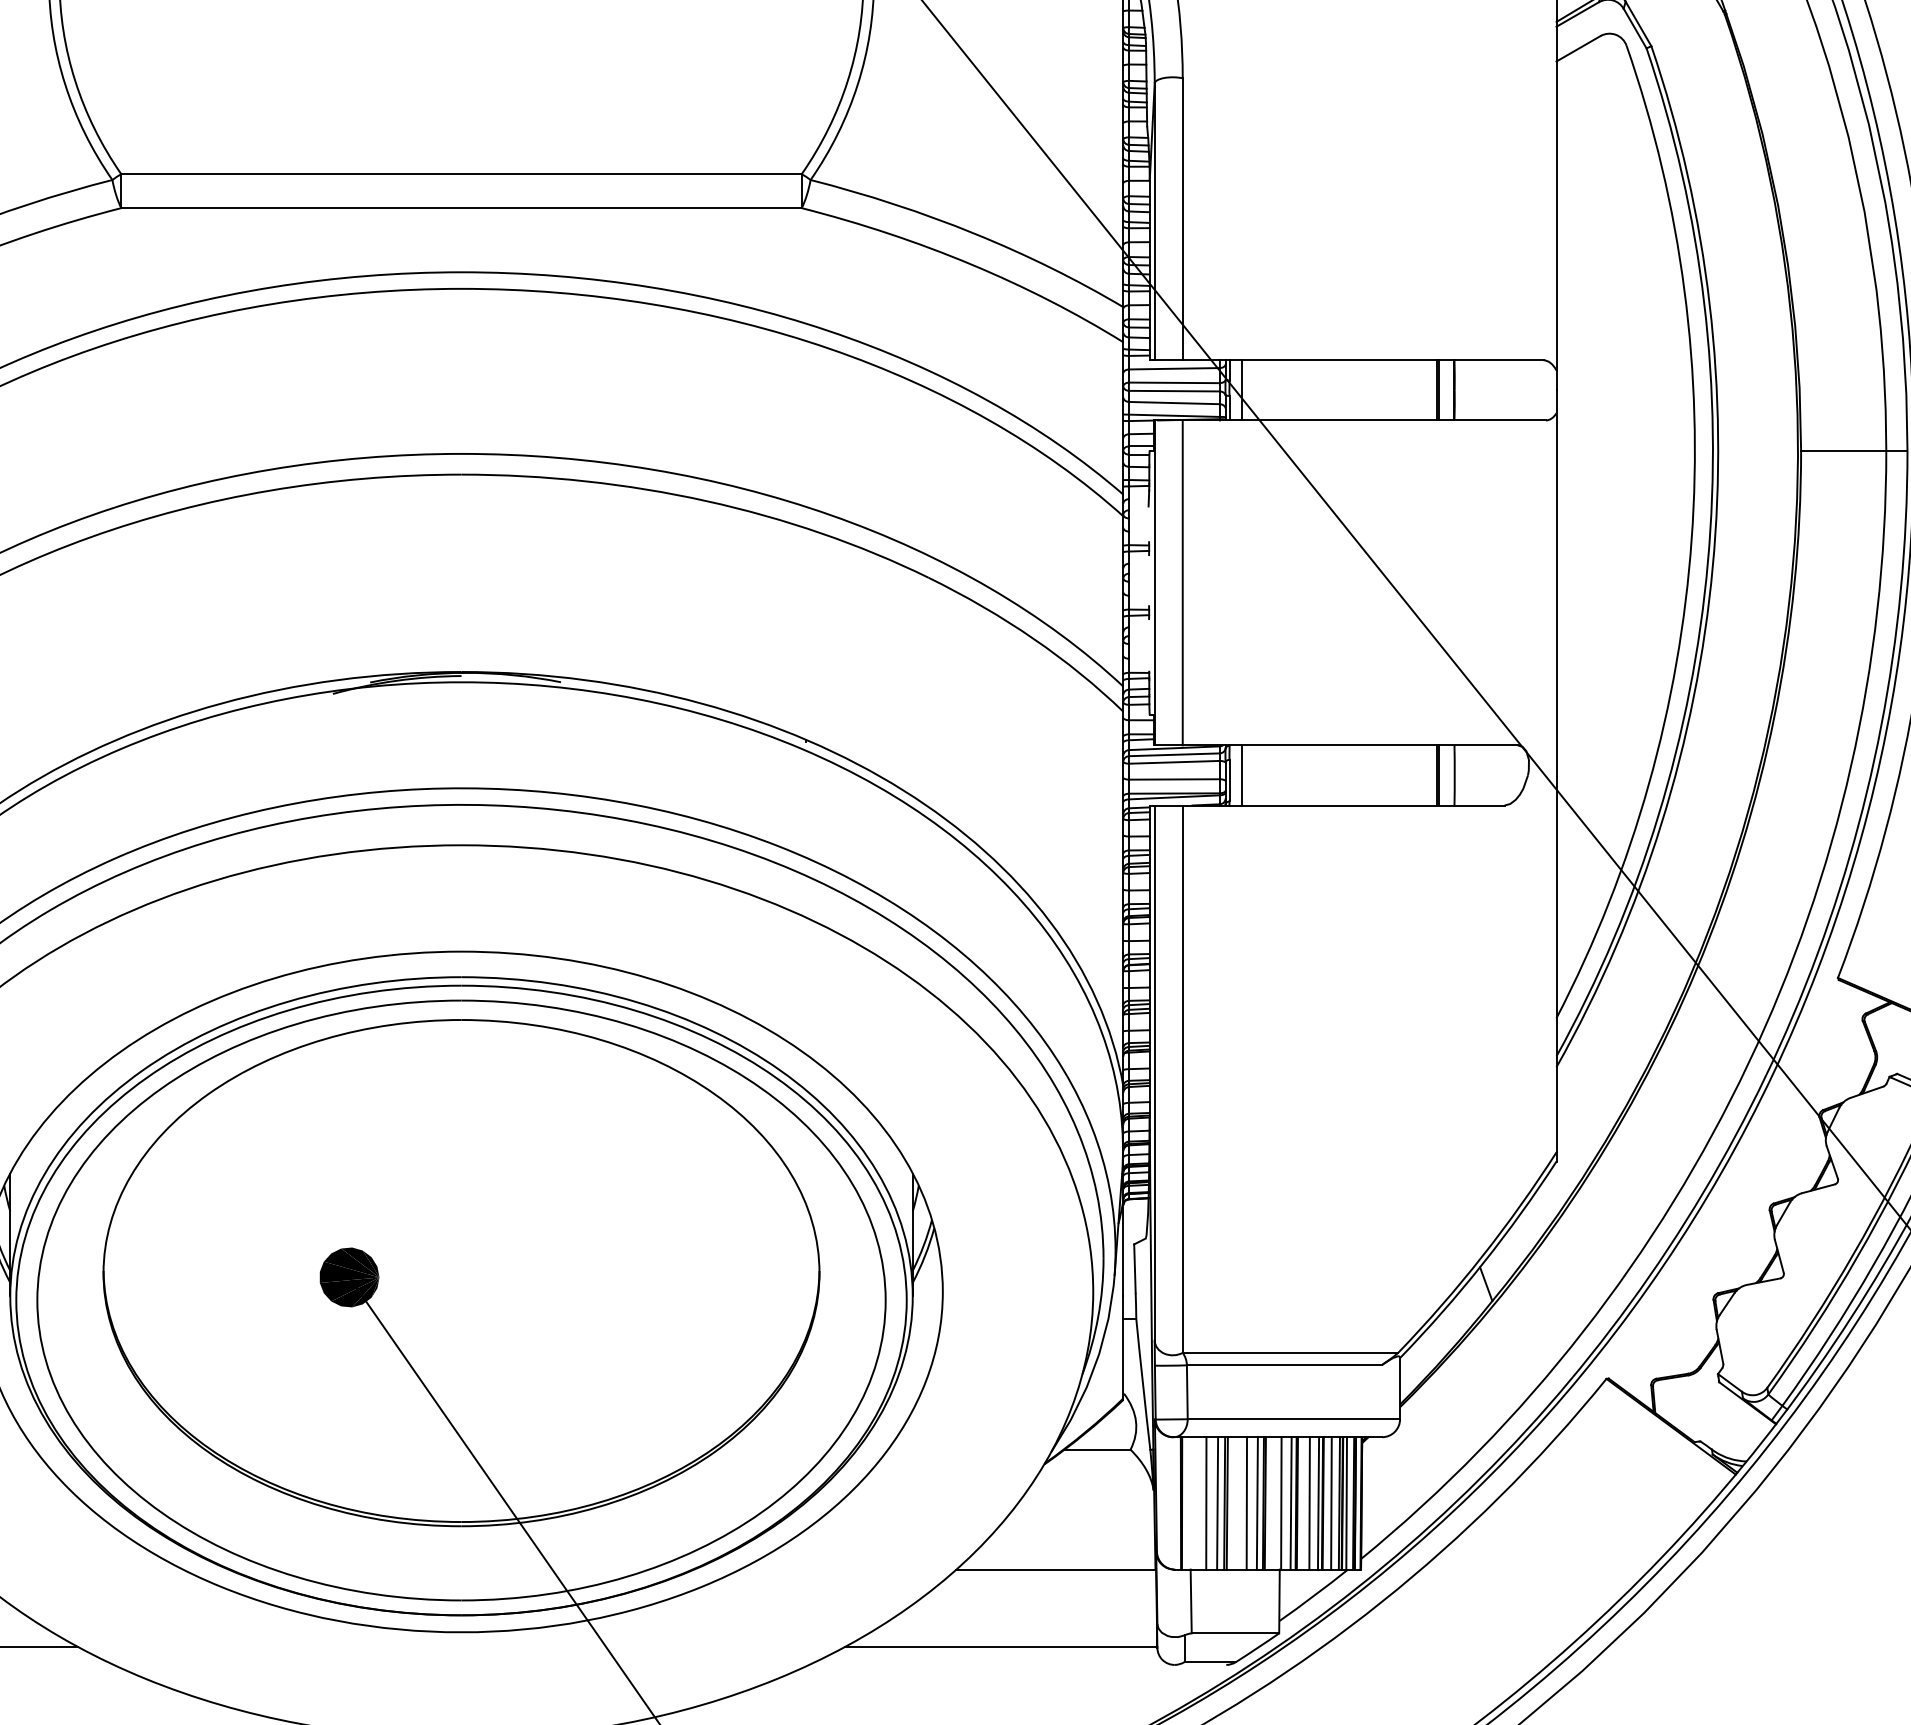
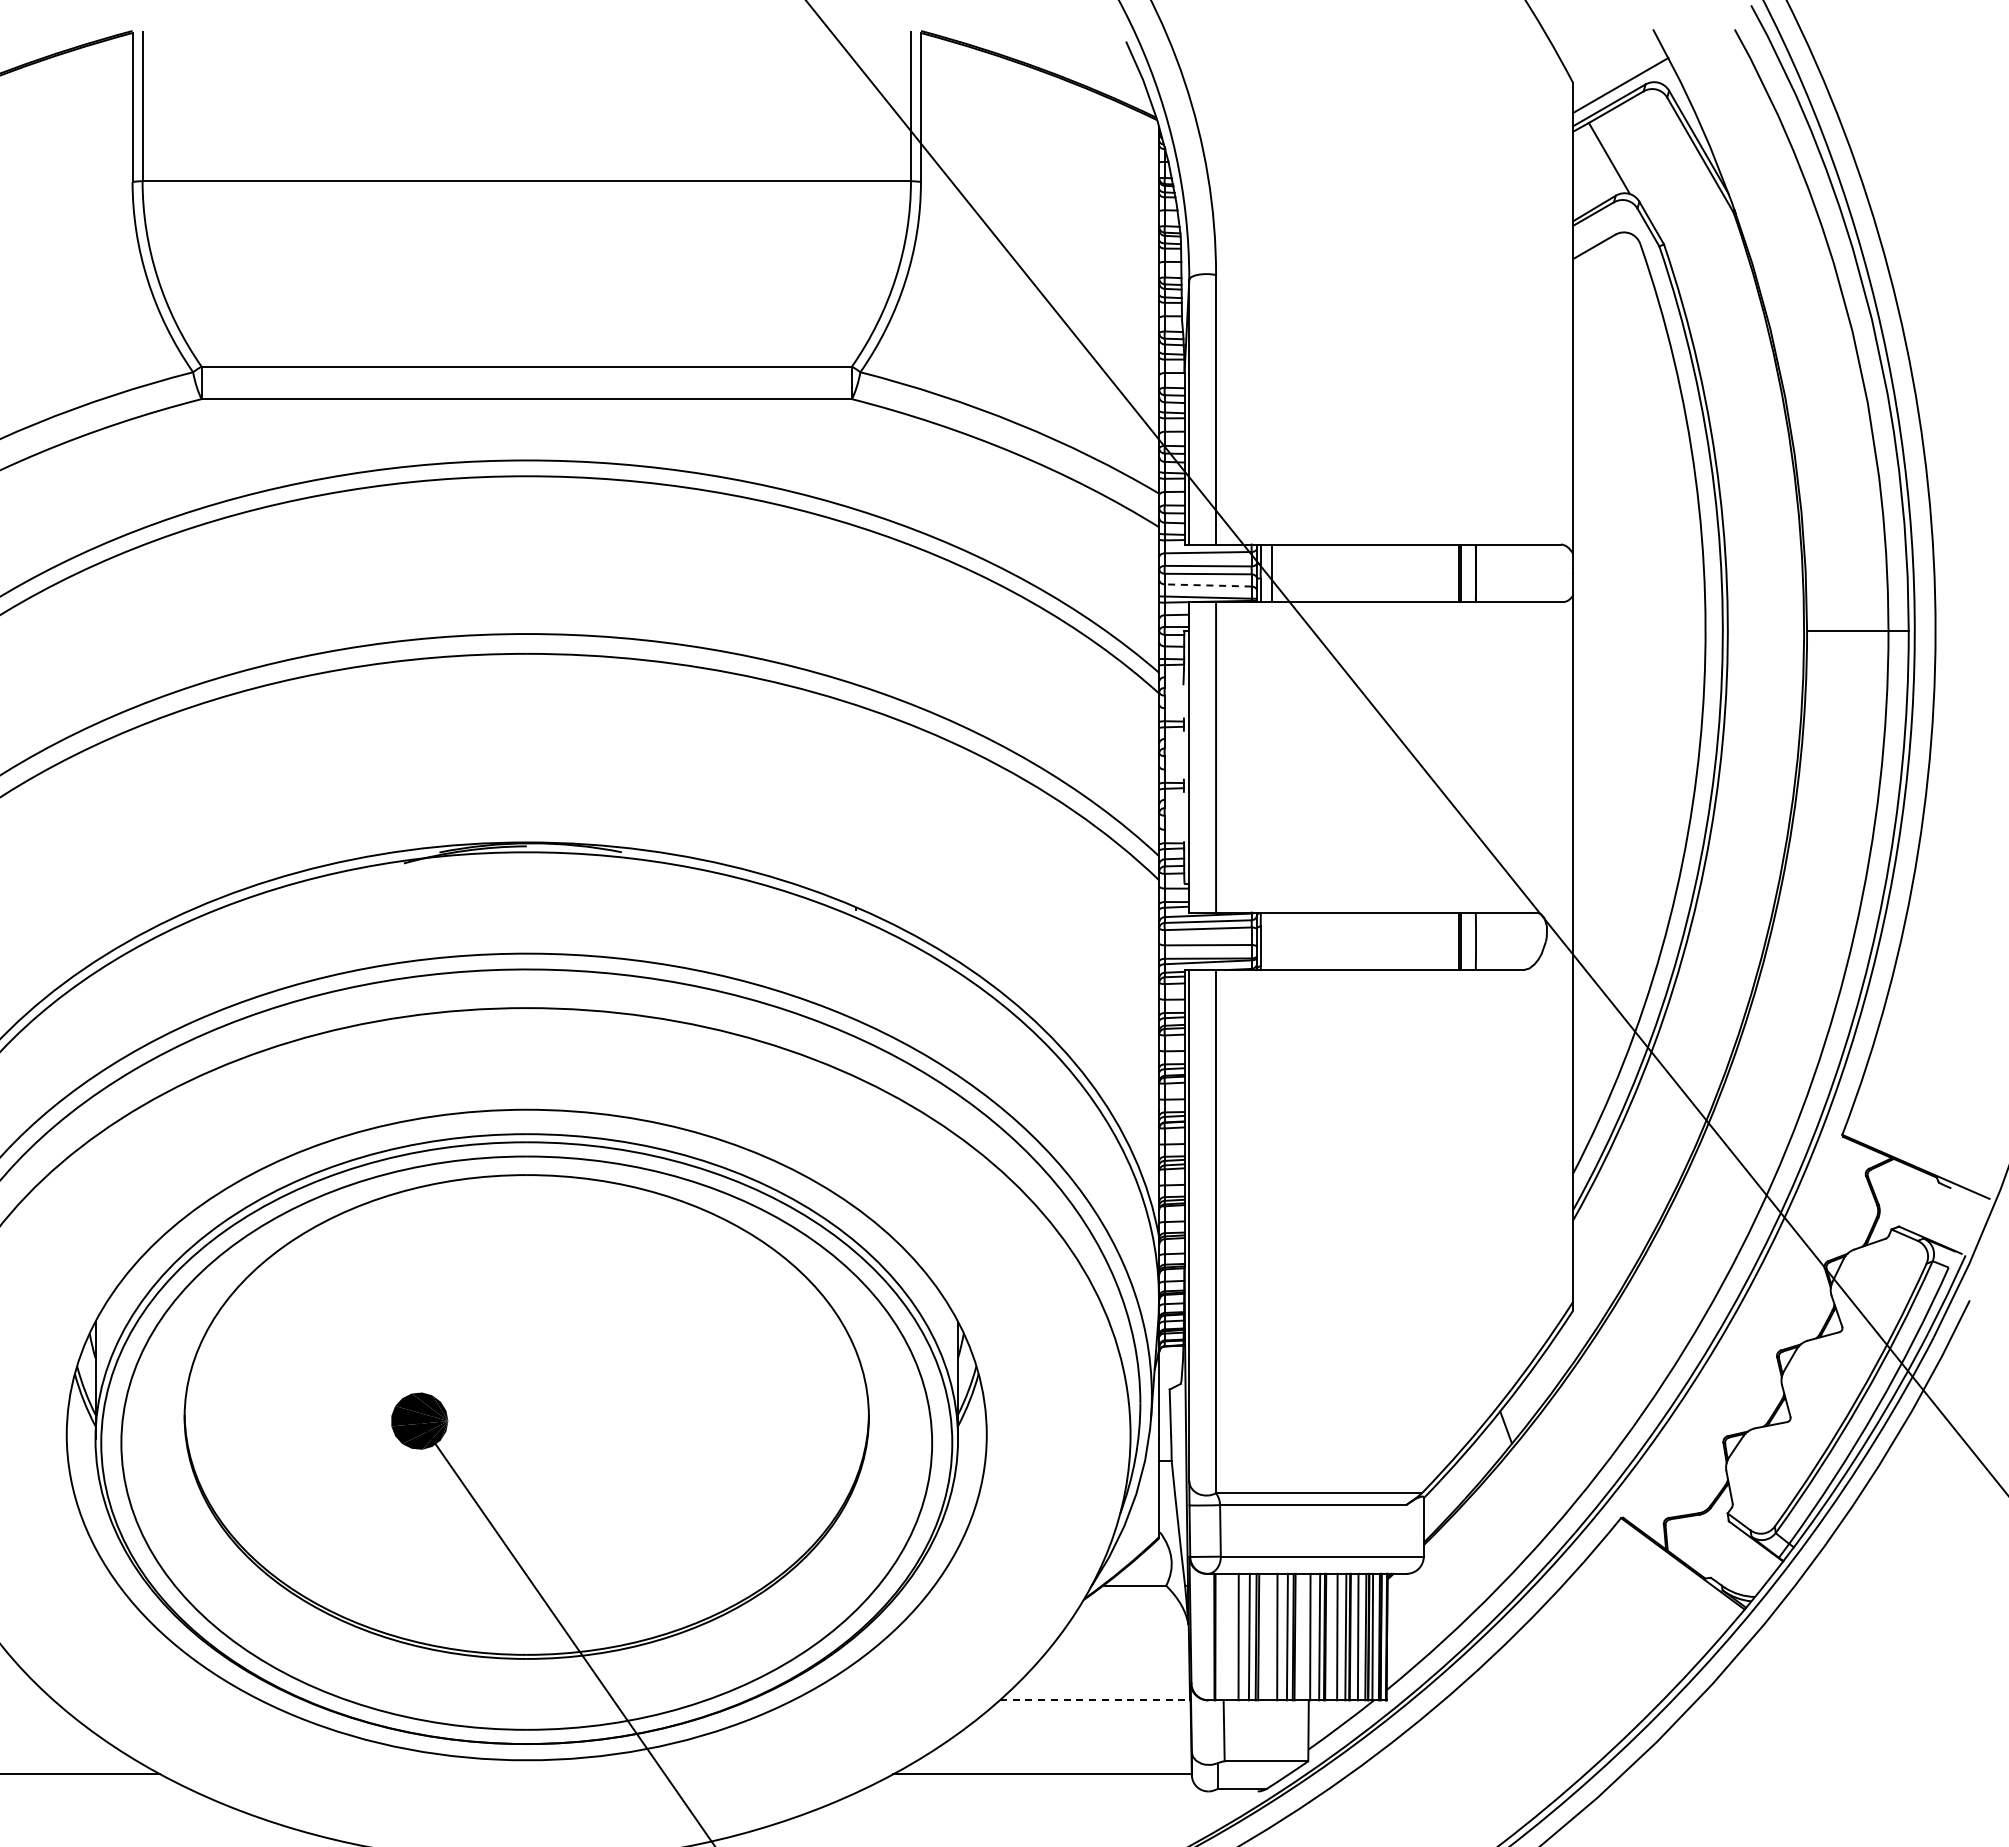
line: (1173, 403) -> (1207, 585), solid -> dashed
line: (1241, 775) -> (1272, 941), removed
line: (1056, 1569) -> (1095, 1700), solid -> dashed

